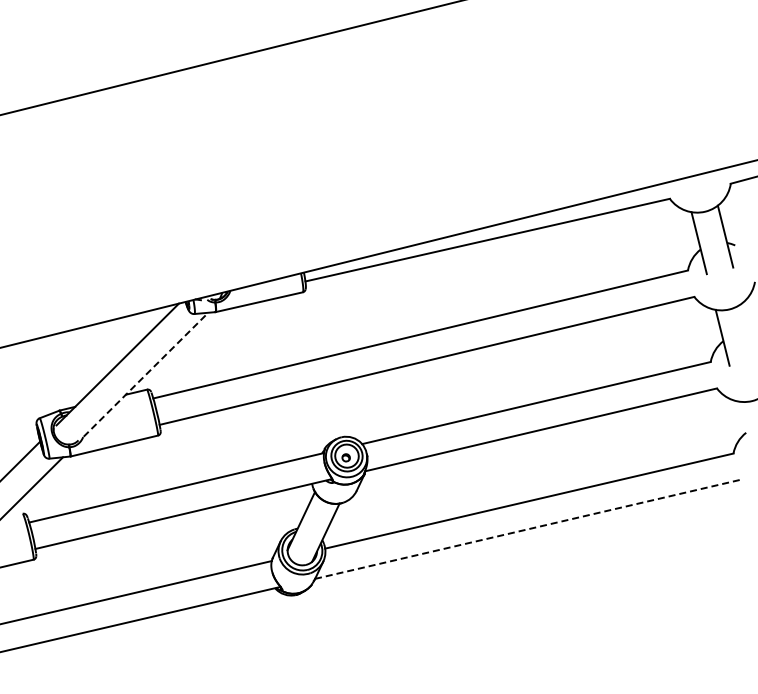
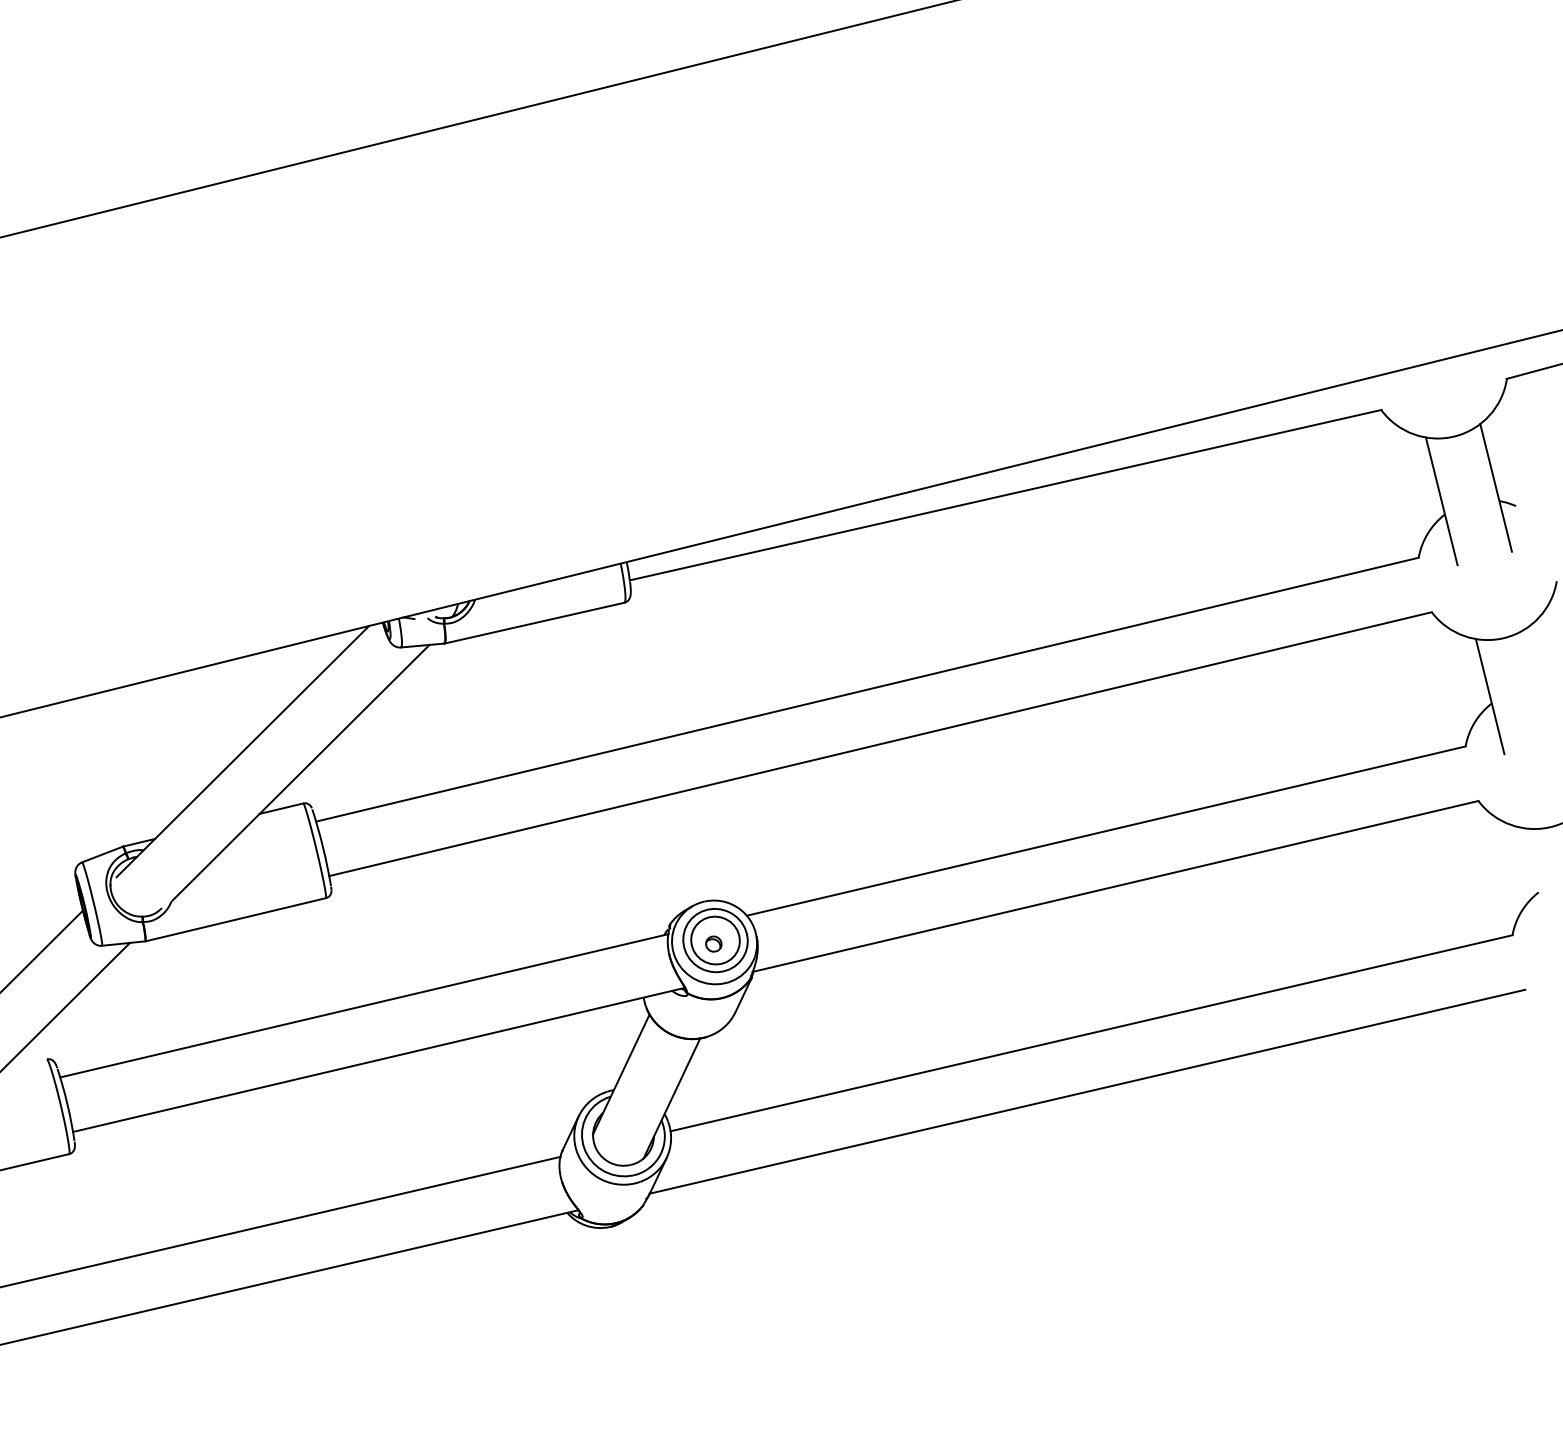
line: (146, 374) -> (302, 772), dashed -> solid
line: (527, 529) -> (1087, 1091), dashed -> solid

